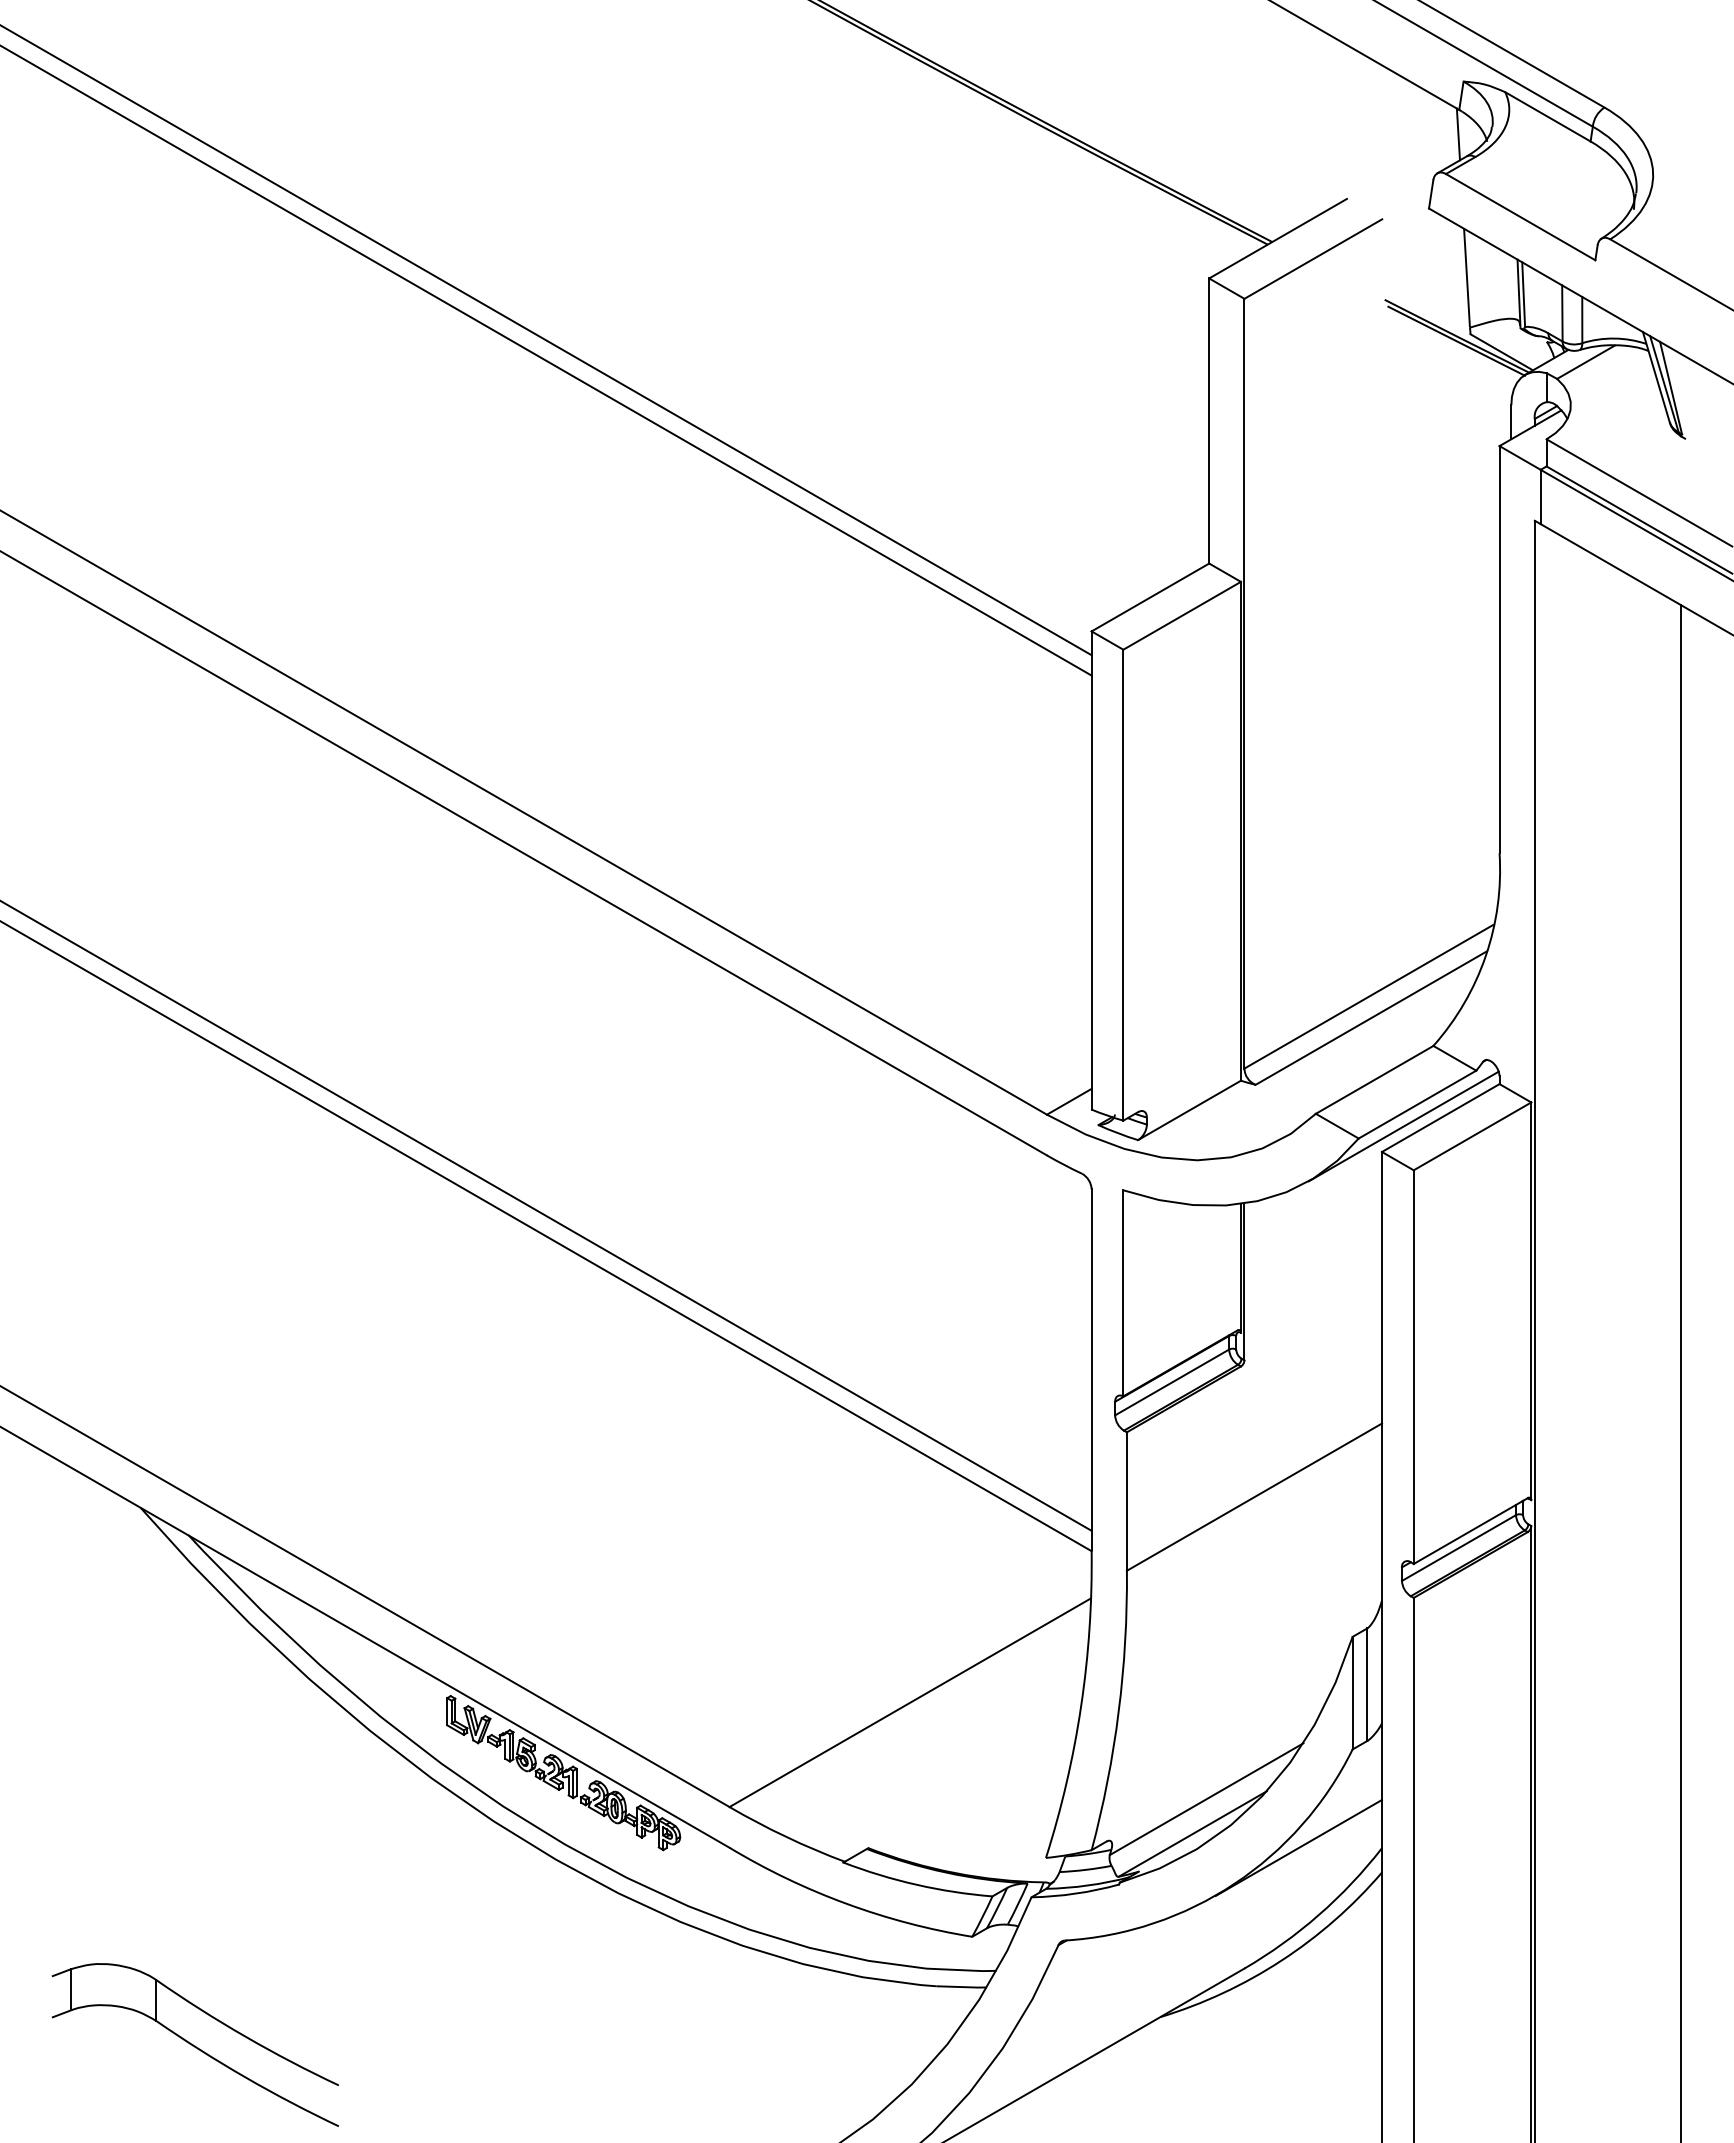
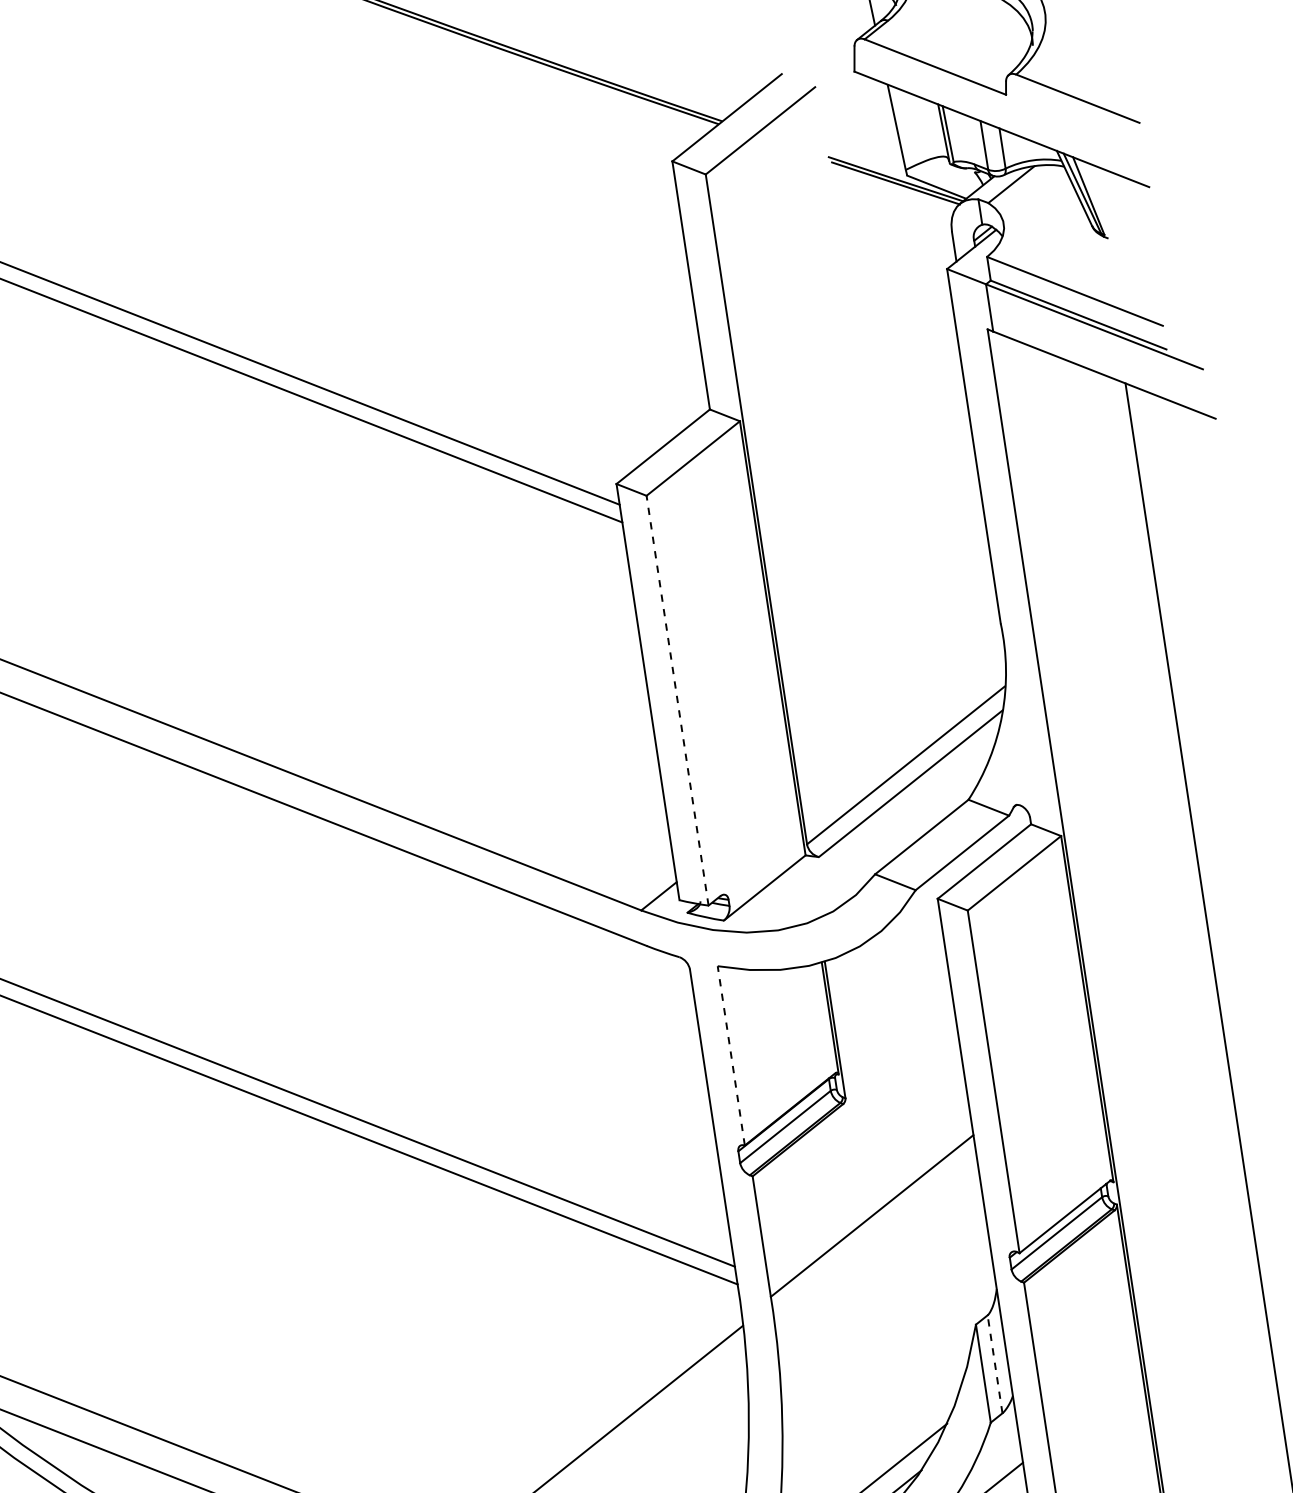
line: (1123, 884) -> (677, 700), solid -> dashed
line: (1403, 1126) -> (953, 873), removed
line: (1123, 1292) -> (731, 1055), solid -> dashed
line: (1367, 1684) -> (995, 1364), solid -> dashed

